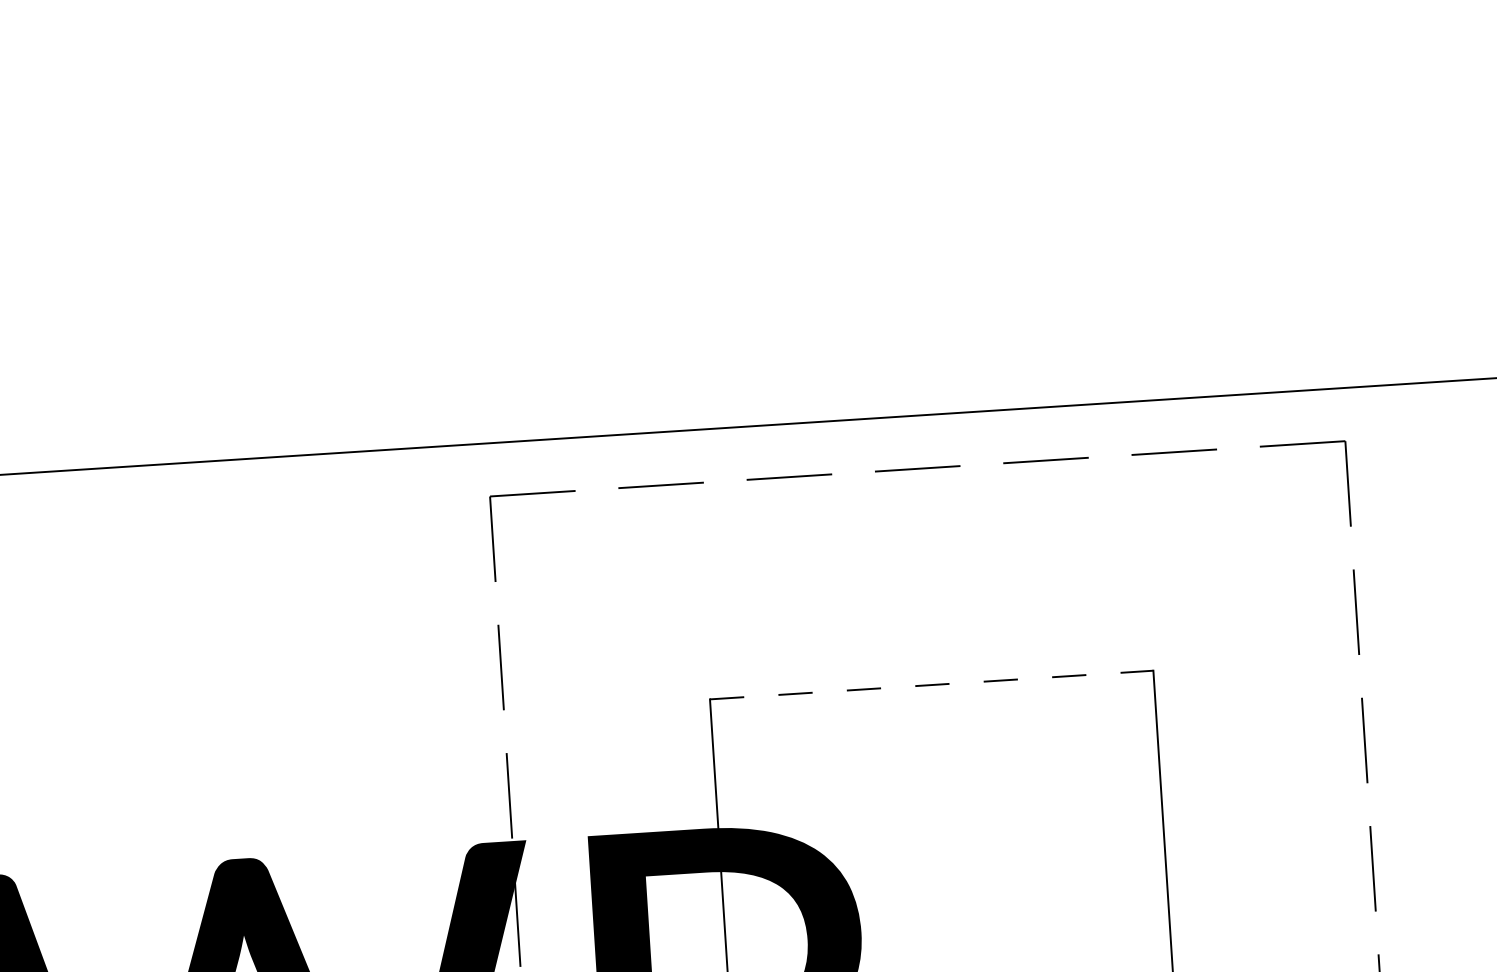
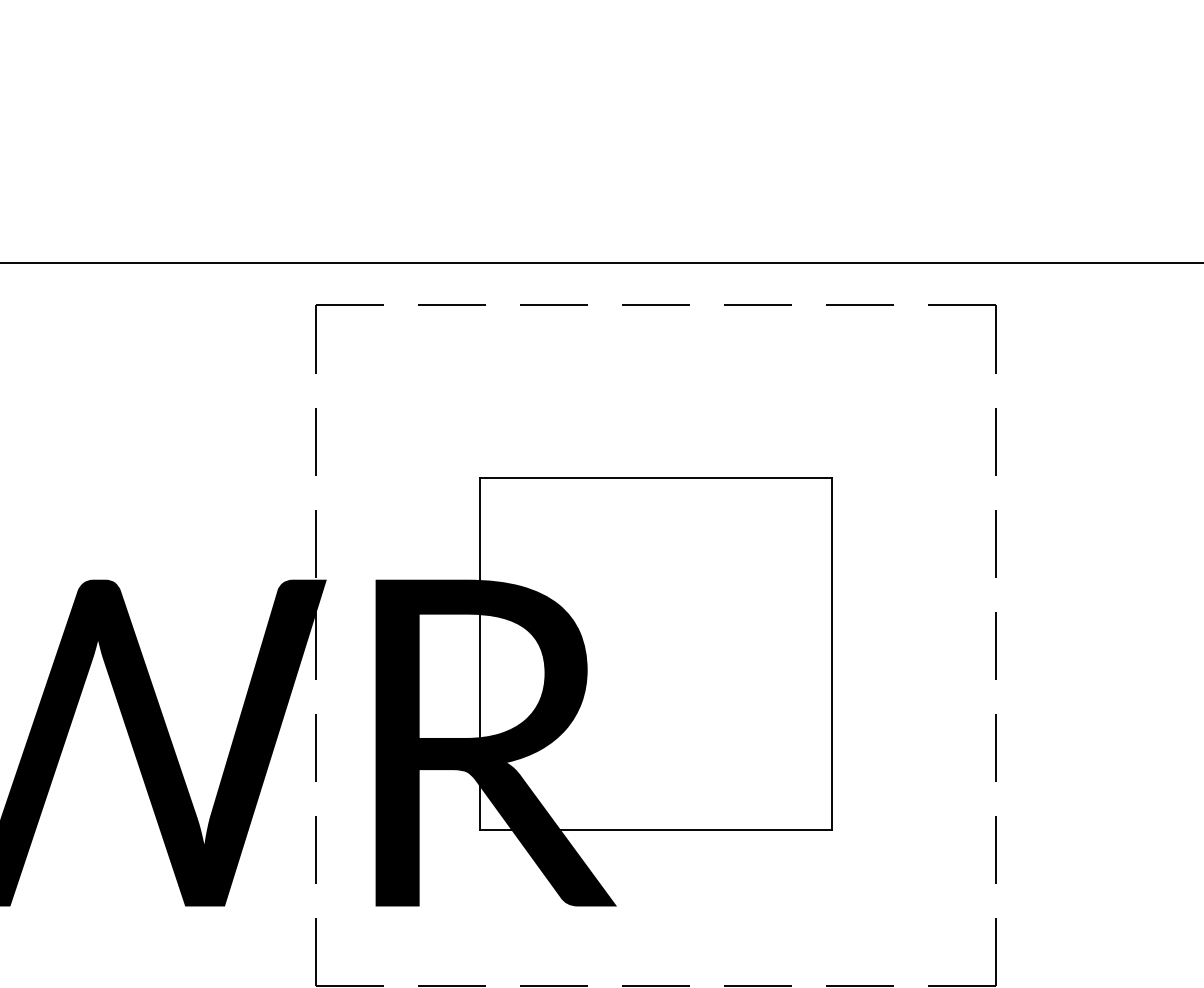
line: (932, 684) -> (656, 477), dashed -> solid

